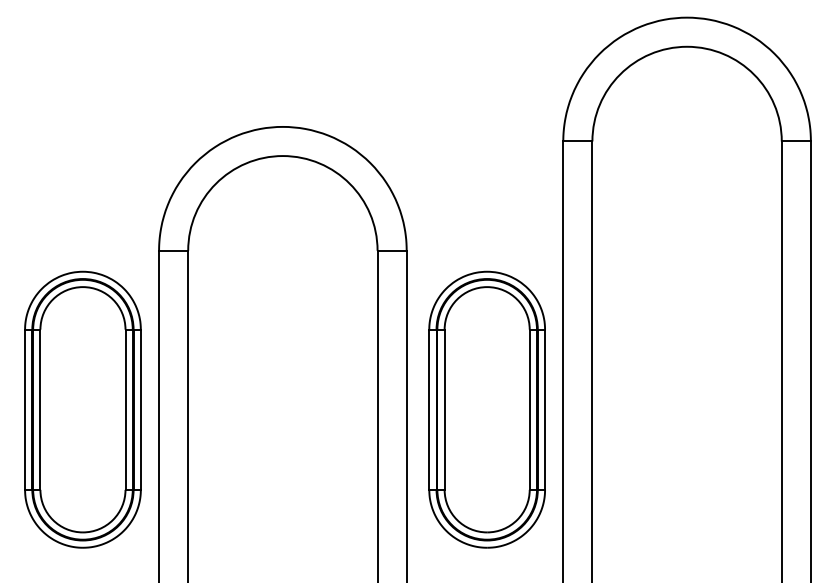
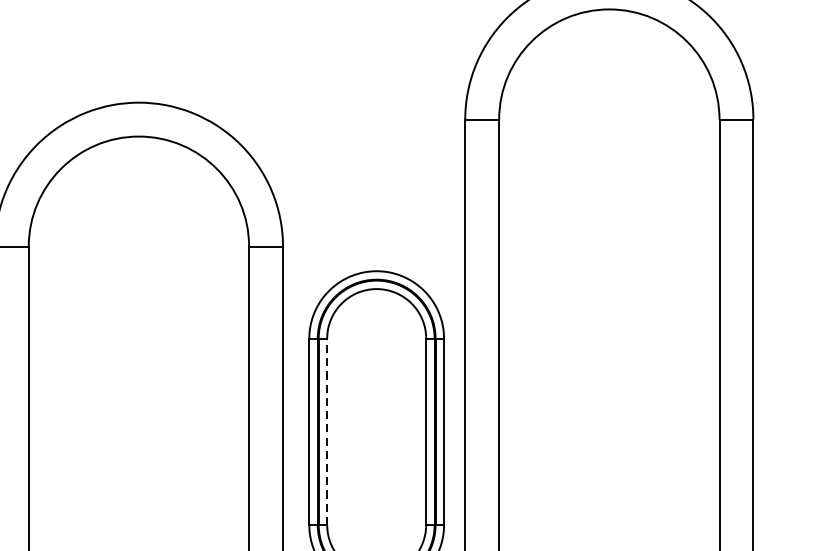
line: (444, 409) -> (327, 431), solid -> dashed

